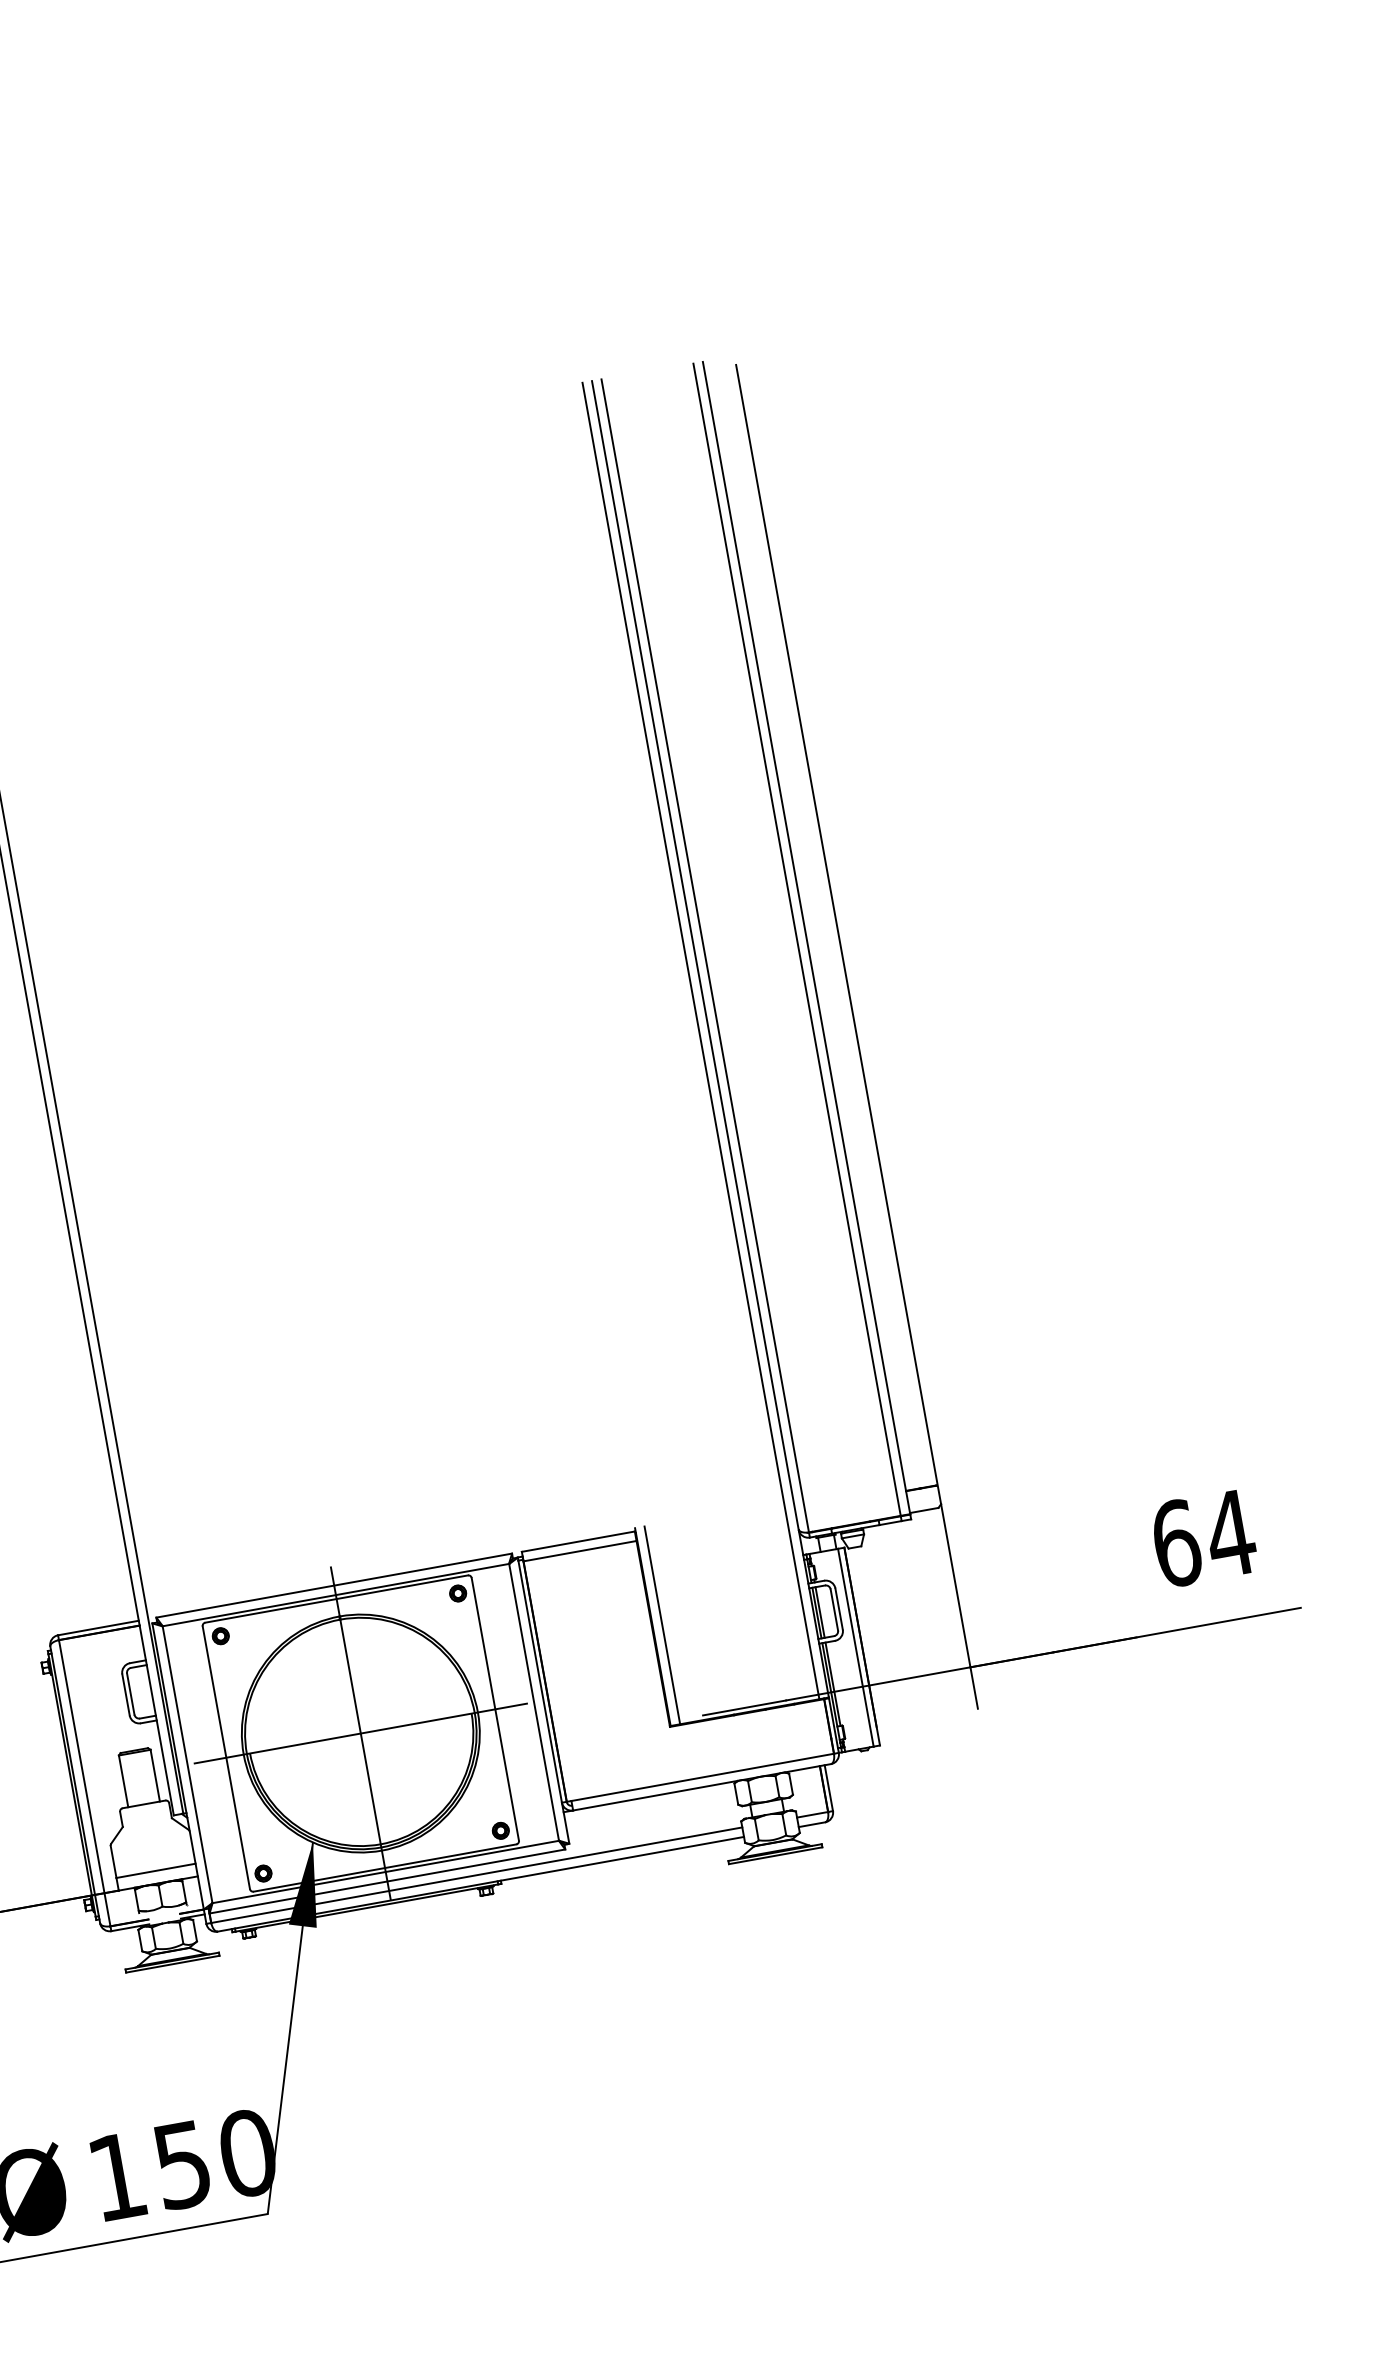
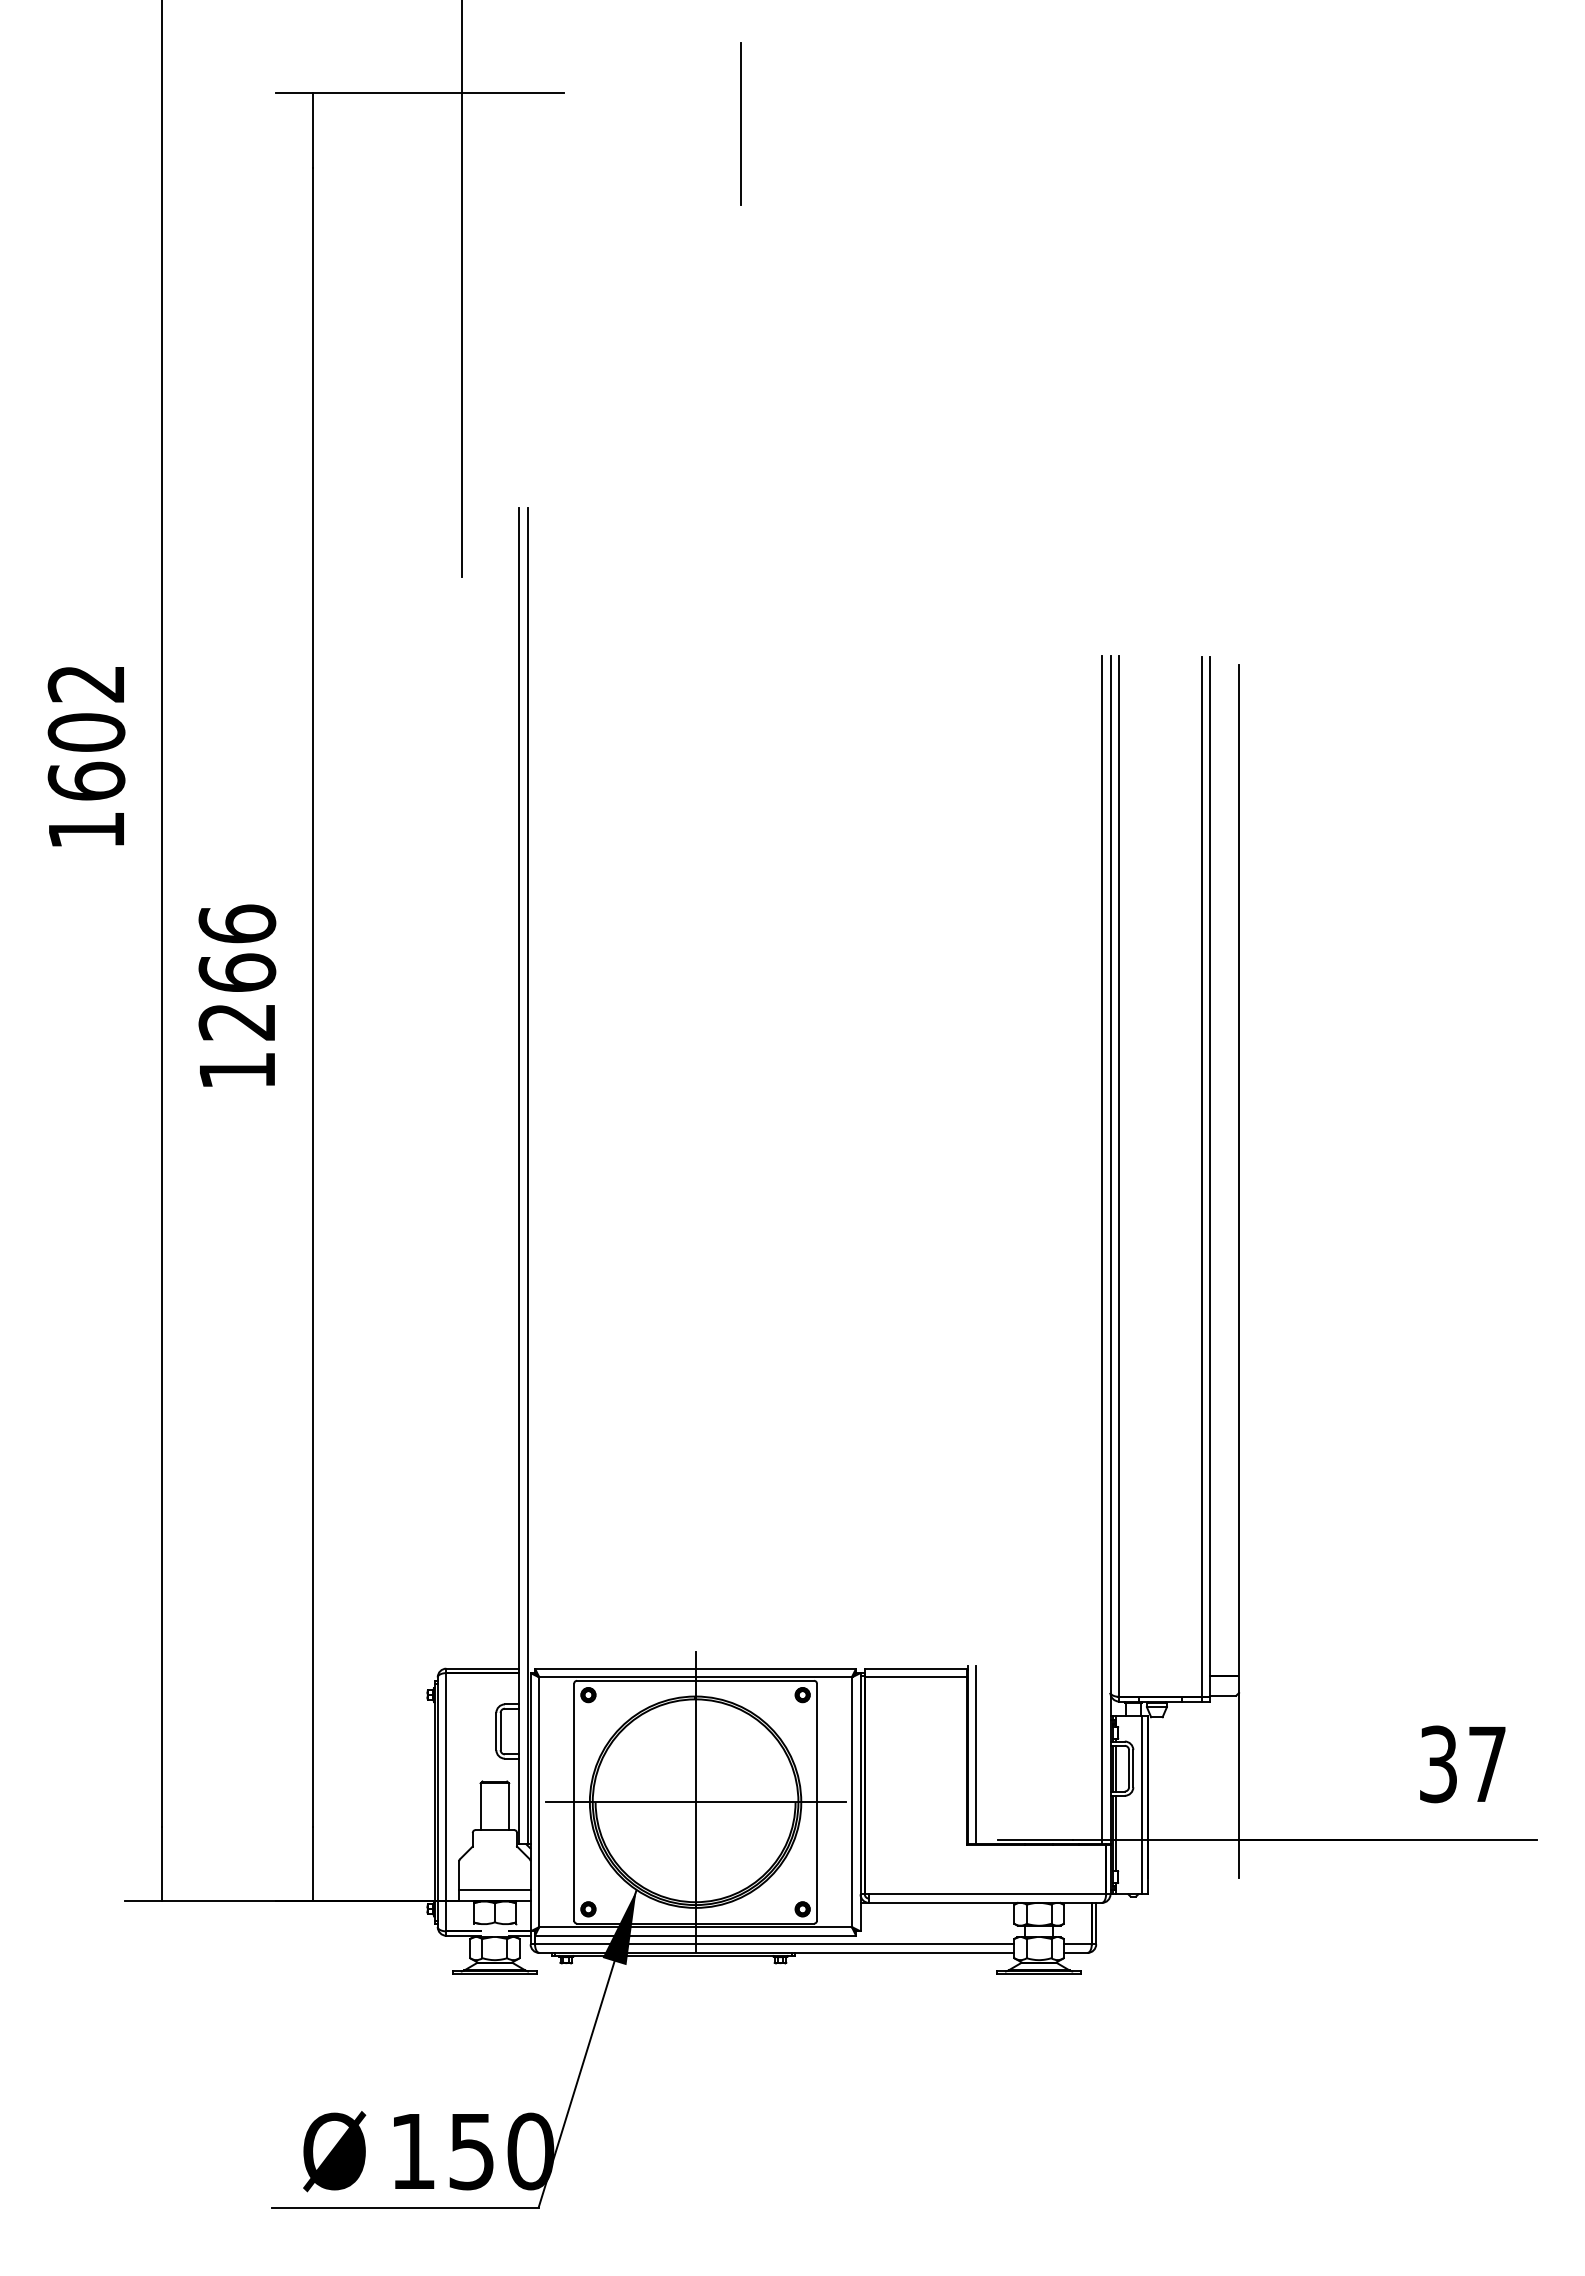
text: (1204, 1538) -> (1463, 1764), 64 -> 37

